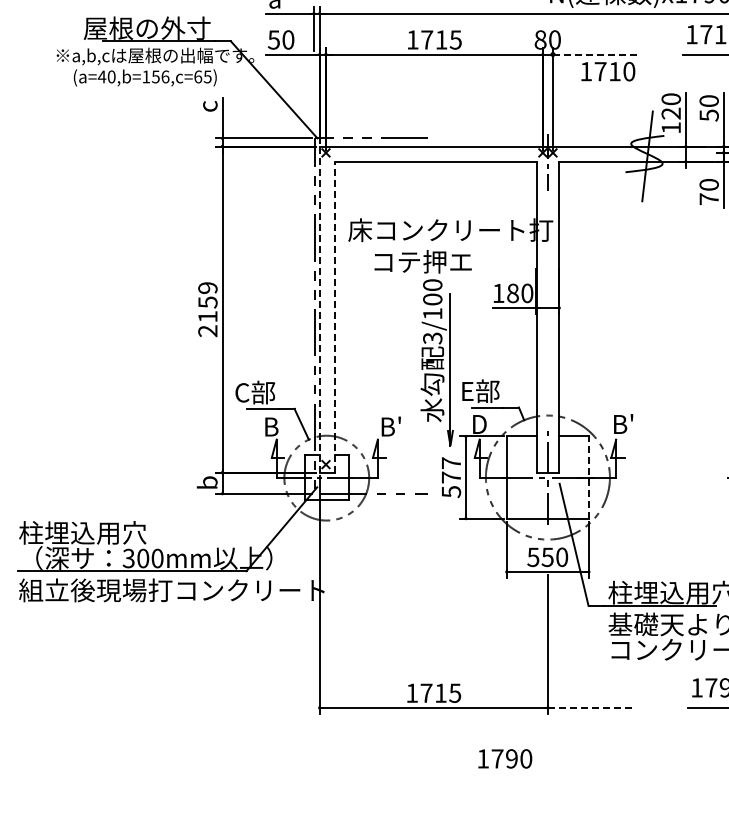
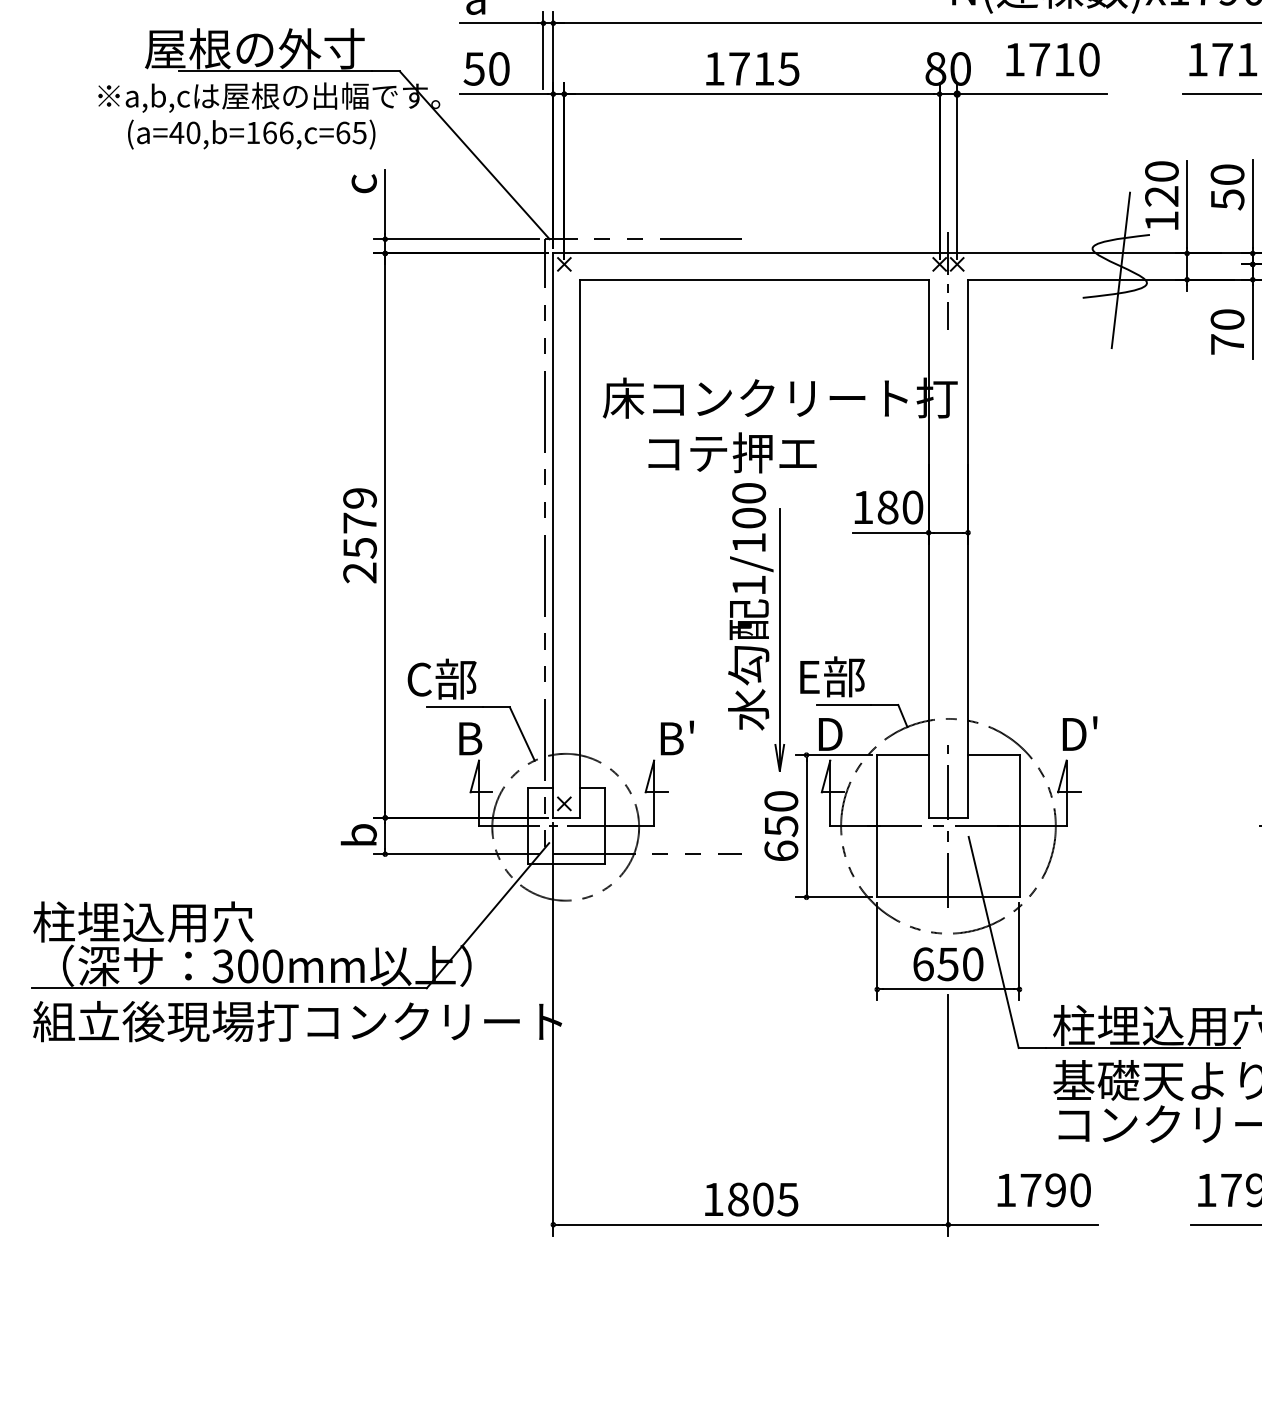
line: (596, 54) -> (1032, 94), dashed -> solid
text: (608, 71) -> (1053, 59), moved
text: (155, 76) -> (269, 132), (a=40,b=156,c=65) -> (a=40,b=166,c=65)
text: (207, 309) -> (359, 535), 2159 -> 2579
line: (319, 309) -> (553, 535), dashed -> solid
line: (334, 316) -> (579, 547), dashed -> solid
text: (432, 338) -> (748, 585), 3/100 -> 1/100
text: (624, 423) -> (1080, 732), B' -> D'
text: (451, 477) -> (781, 826), 577 -> 650
line: (589, 477) -> (1020, 826), dashed -> solid
text: (533, 557) -> (923, 964), 550 -> 650
text: (433, 692) -> (750, 1198), 1715 -> 1805
line: (591, 707) -> (1023, 1224), dashed -> solid
text: (505, 758) -> (1044, 1189), moved

